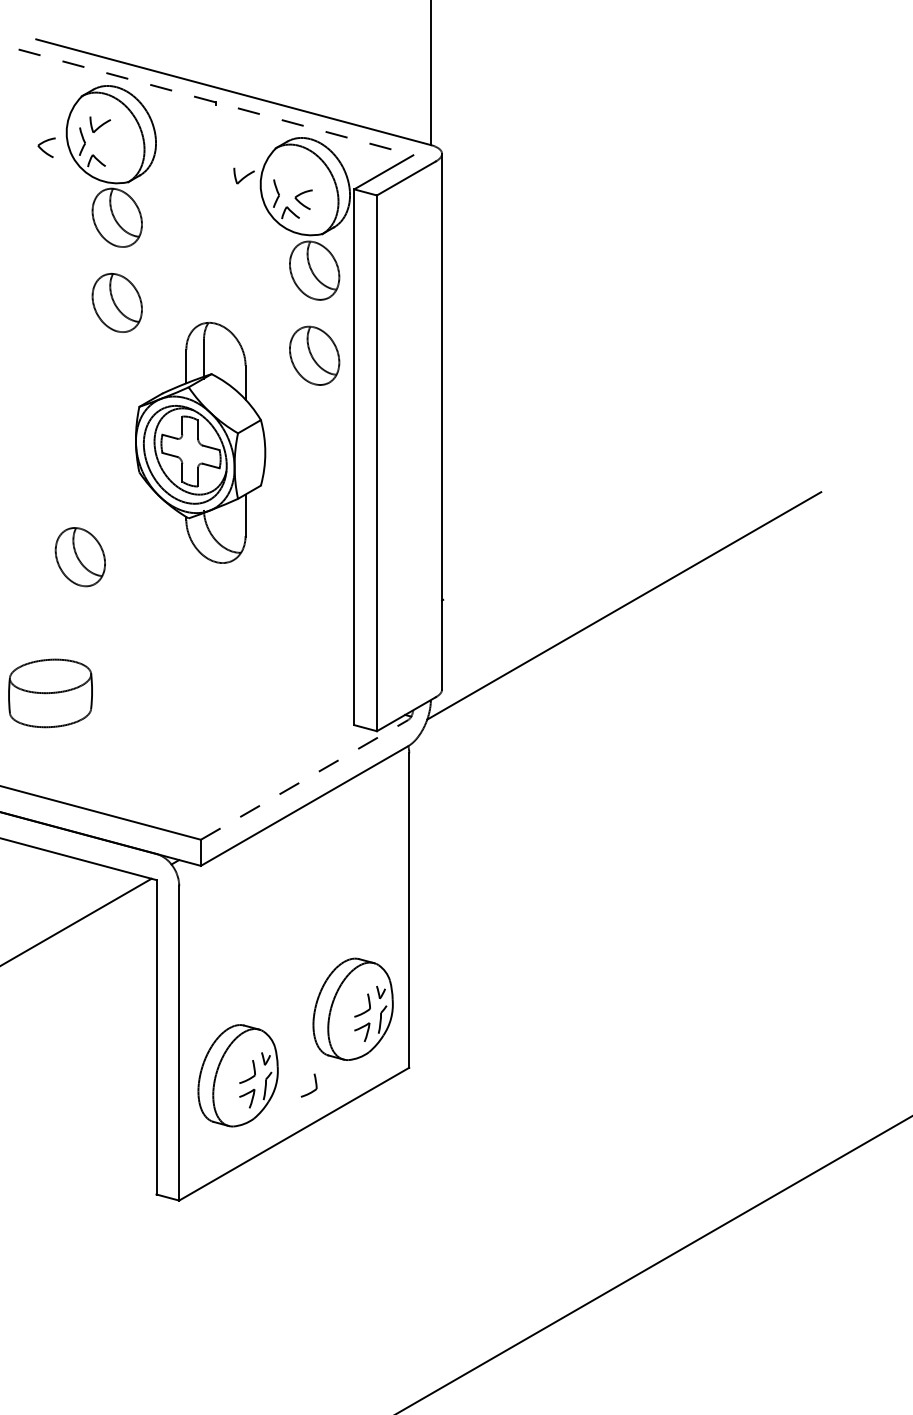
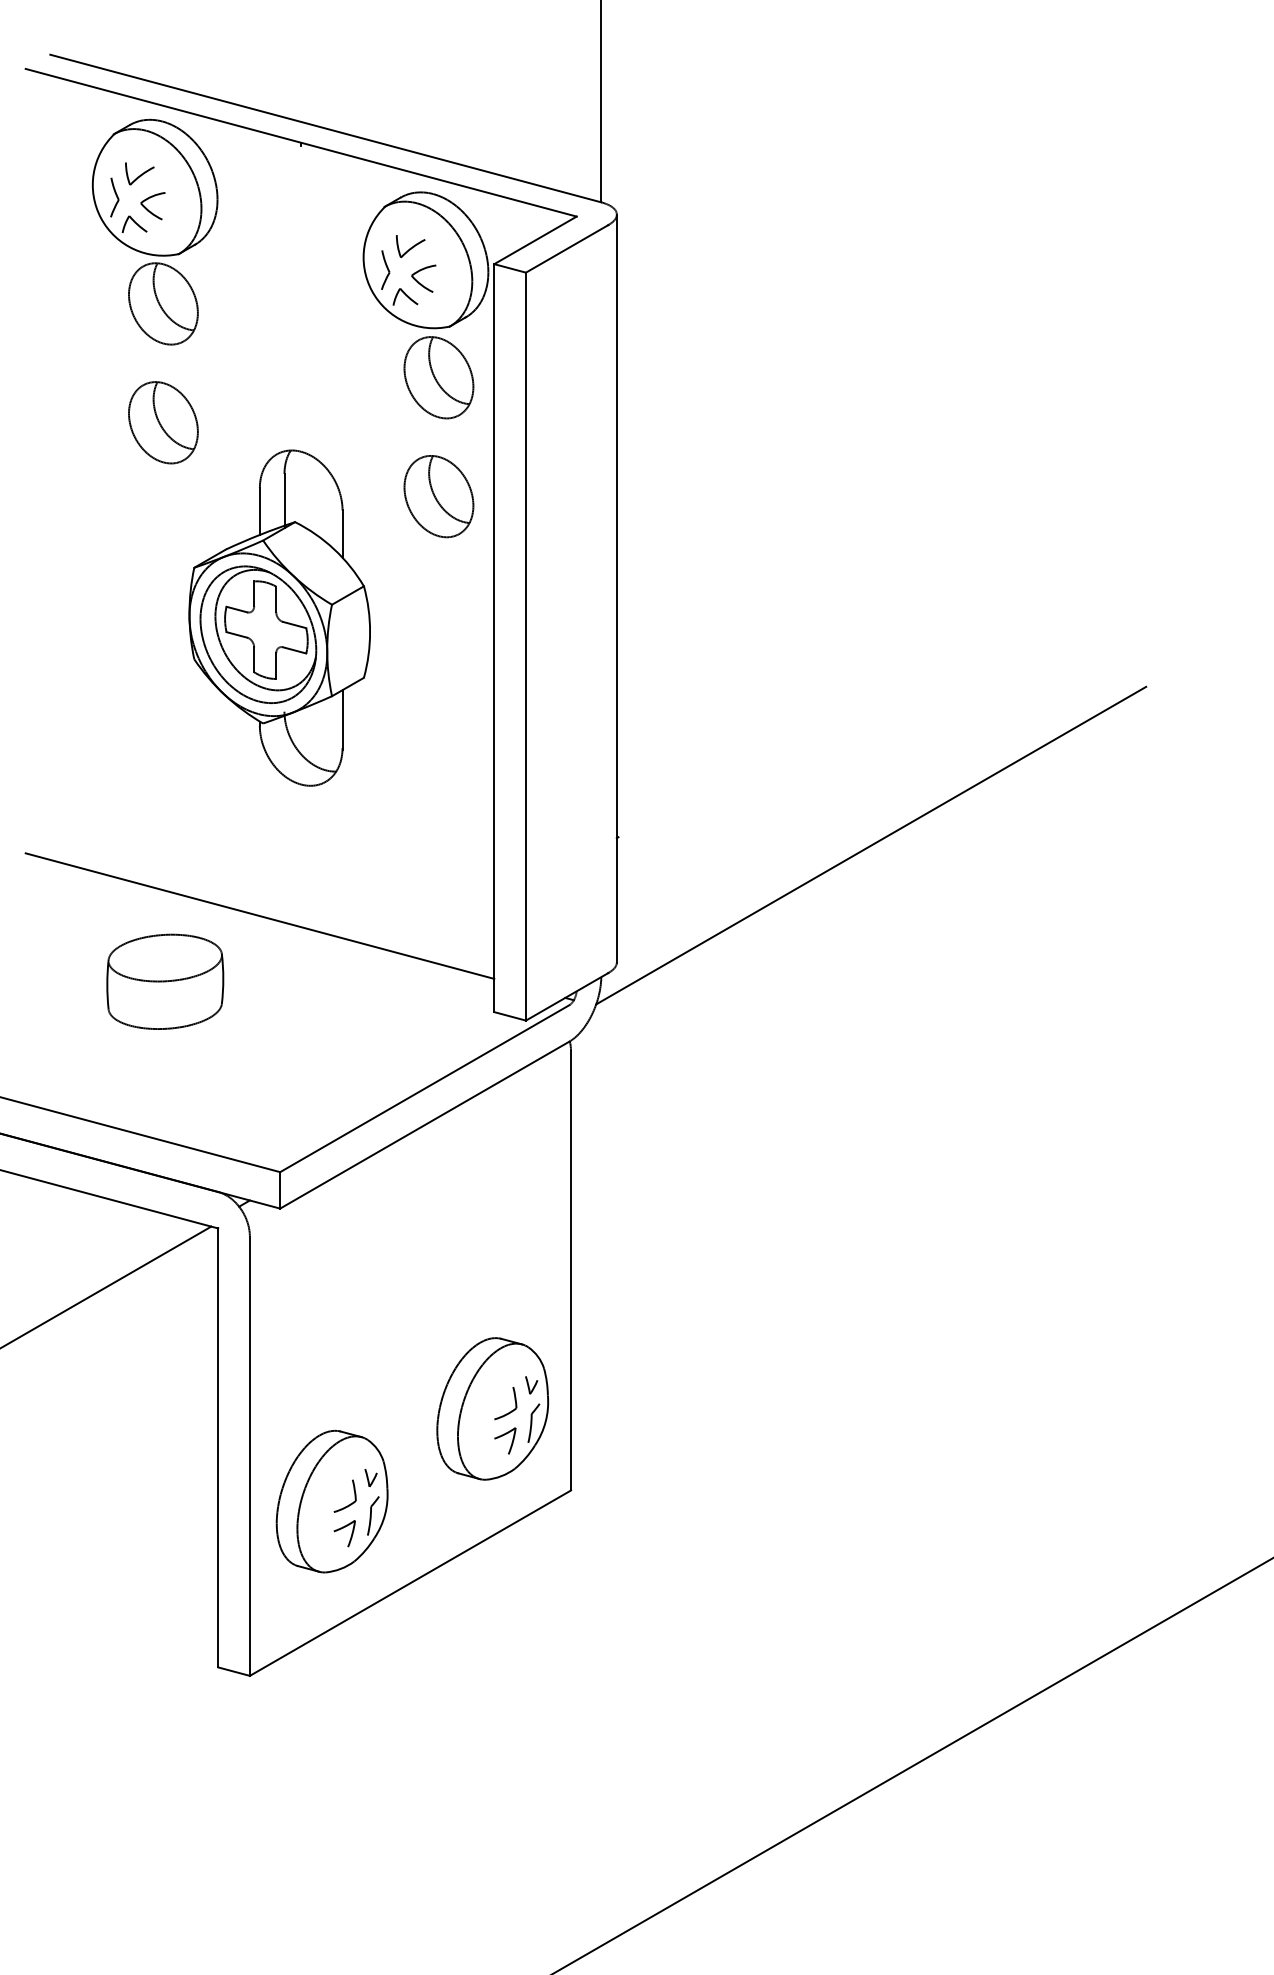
line: (216, 102) -> (301, 142), dashed -> solid
part: (46, 148) -> (152, 206), moved
part: (244, 176) -> (410, 246), moved
part: (80, 557) -> (111, 777), removed
line: (186, 655) -> (259, 915), added
part: (50, 693) -> (165, 981), moved
line: (304, 779) -> (424, 1088), dashed -> solid
part: (311, 1091) -> (434, 1523), removed

